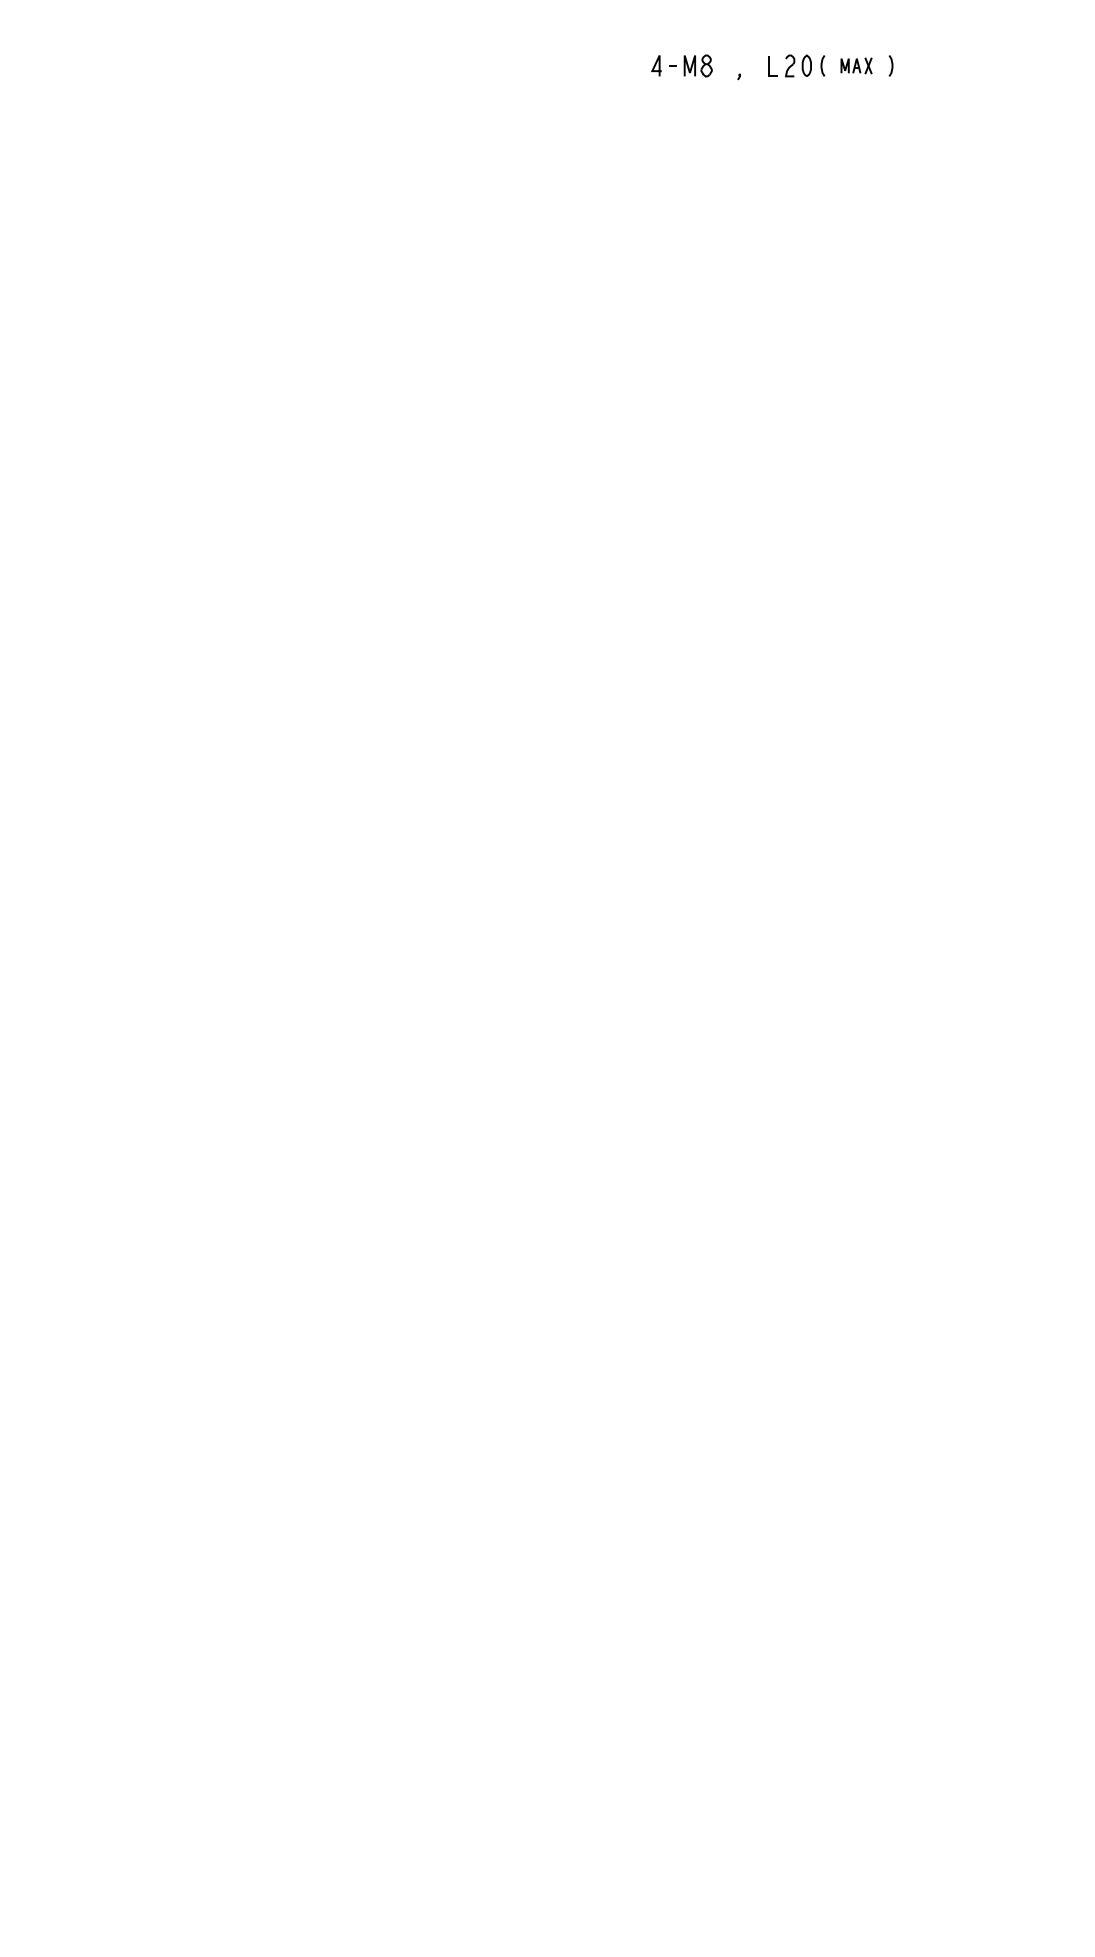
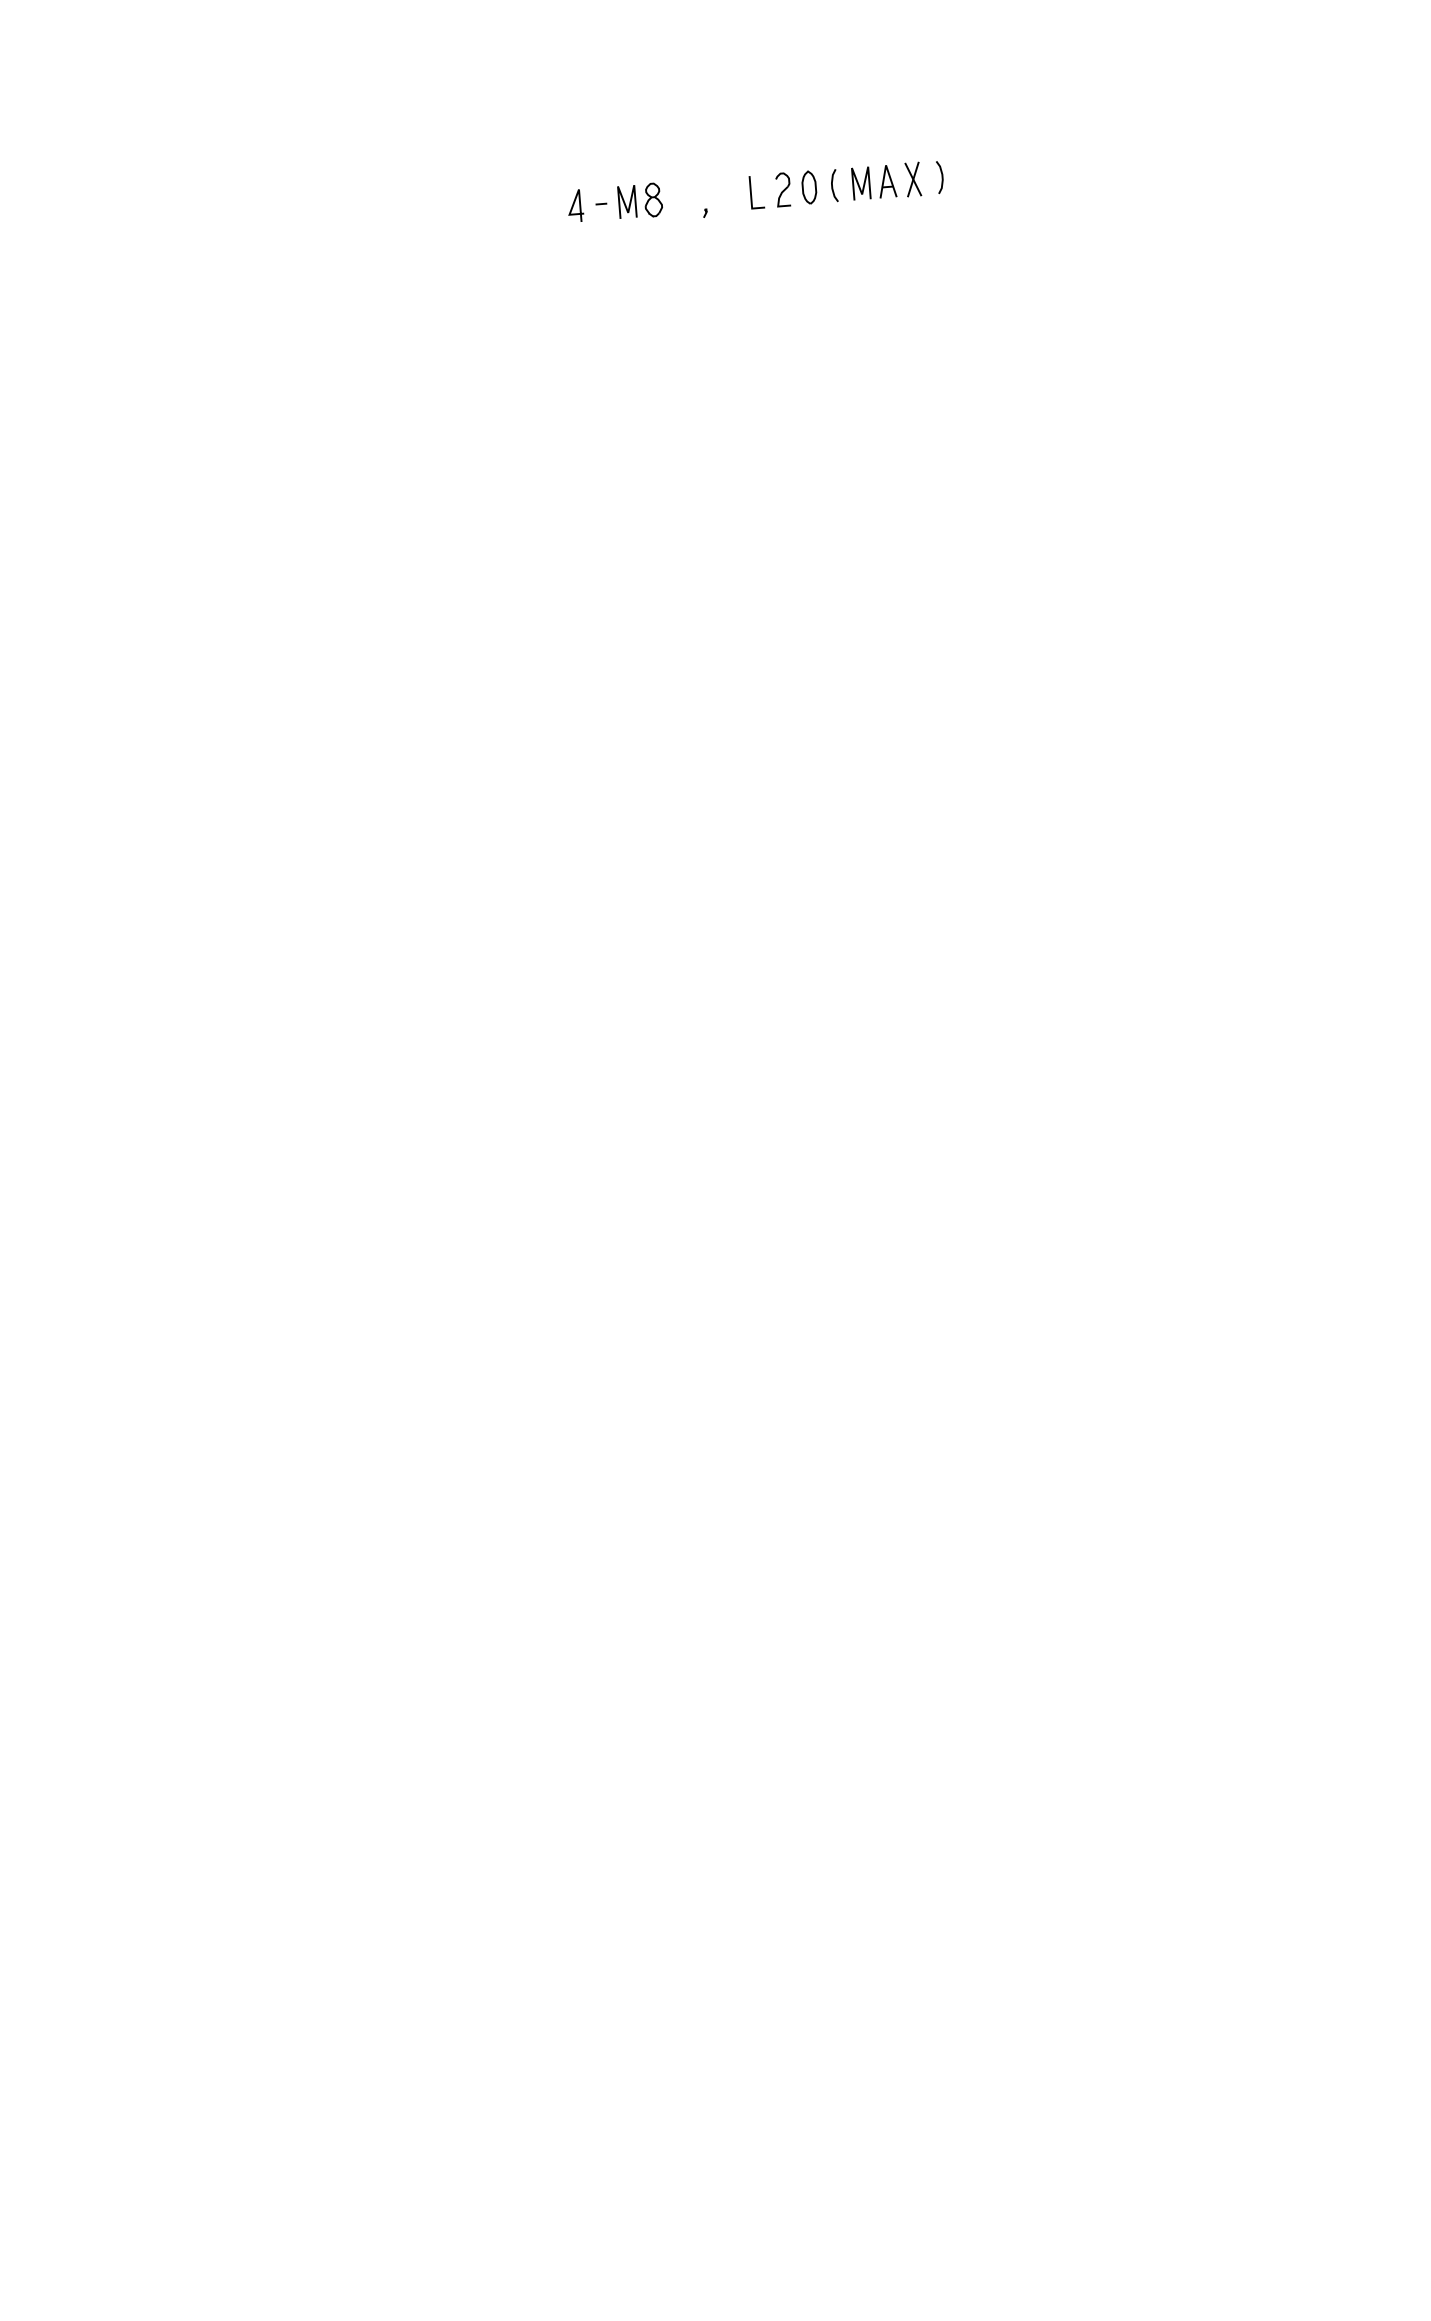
part: (856, 65) -> (886, 180), size x1.43

